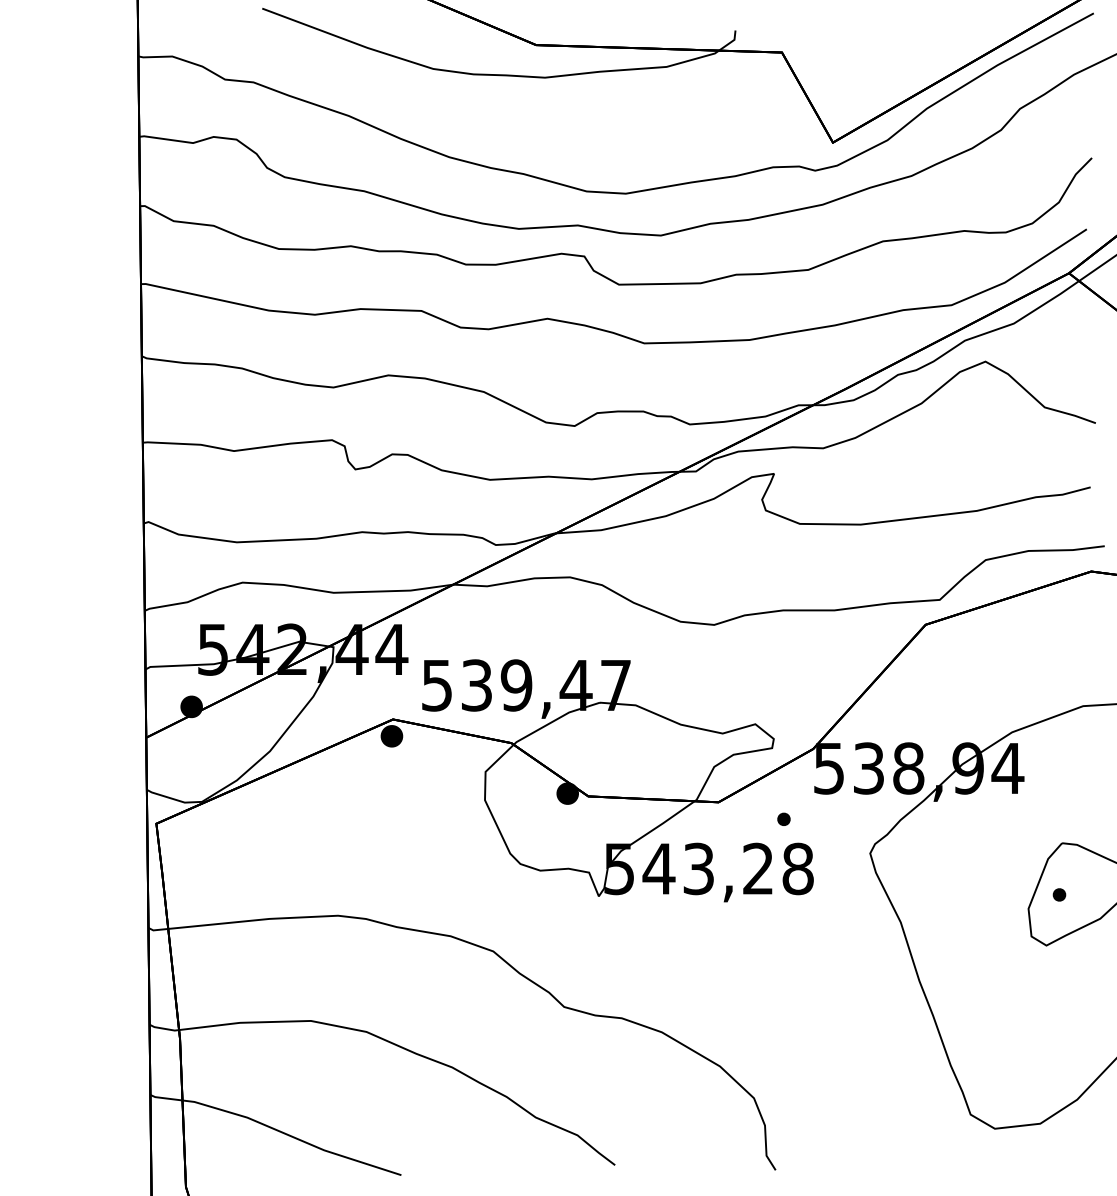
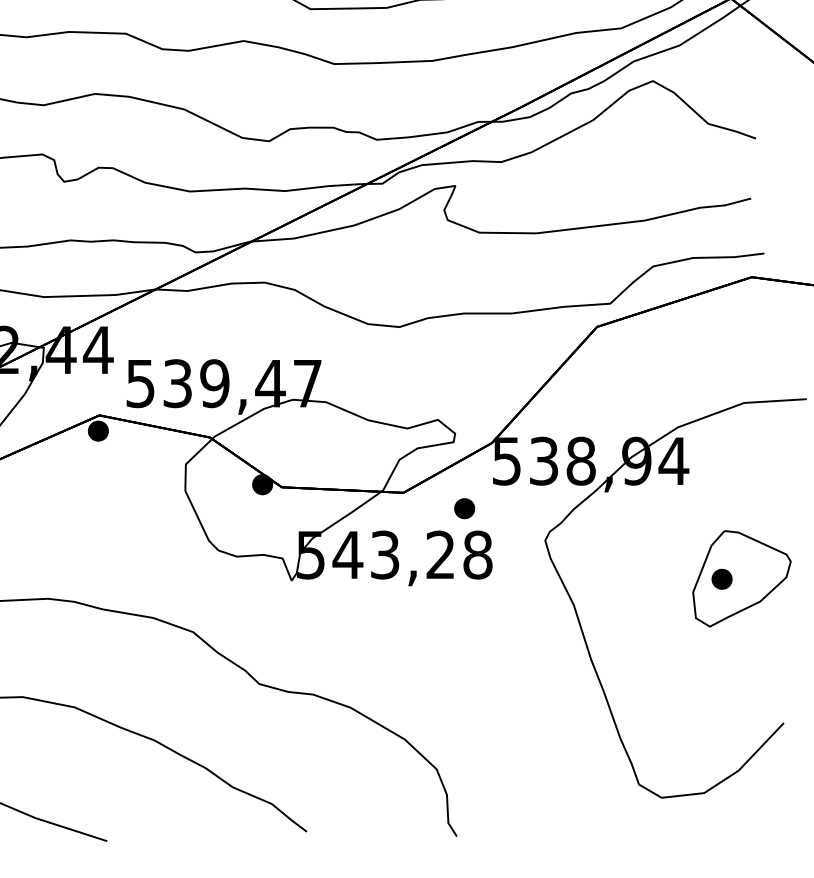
part: (783, 819) -> (464, 508), size x1.67
part: (1059, 894) -> (722, 578), size x1.67

